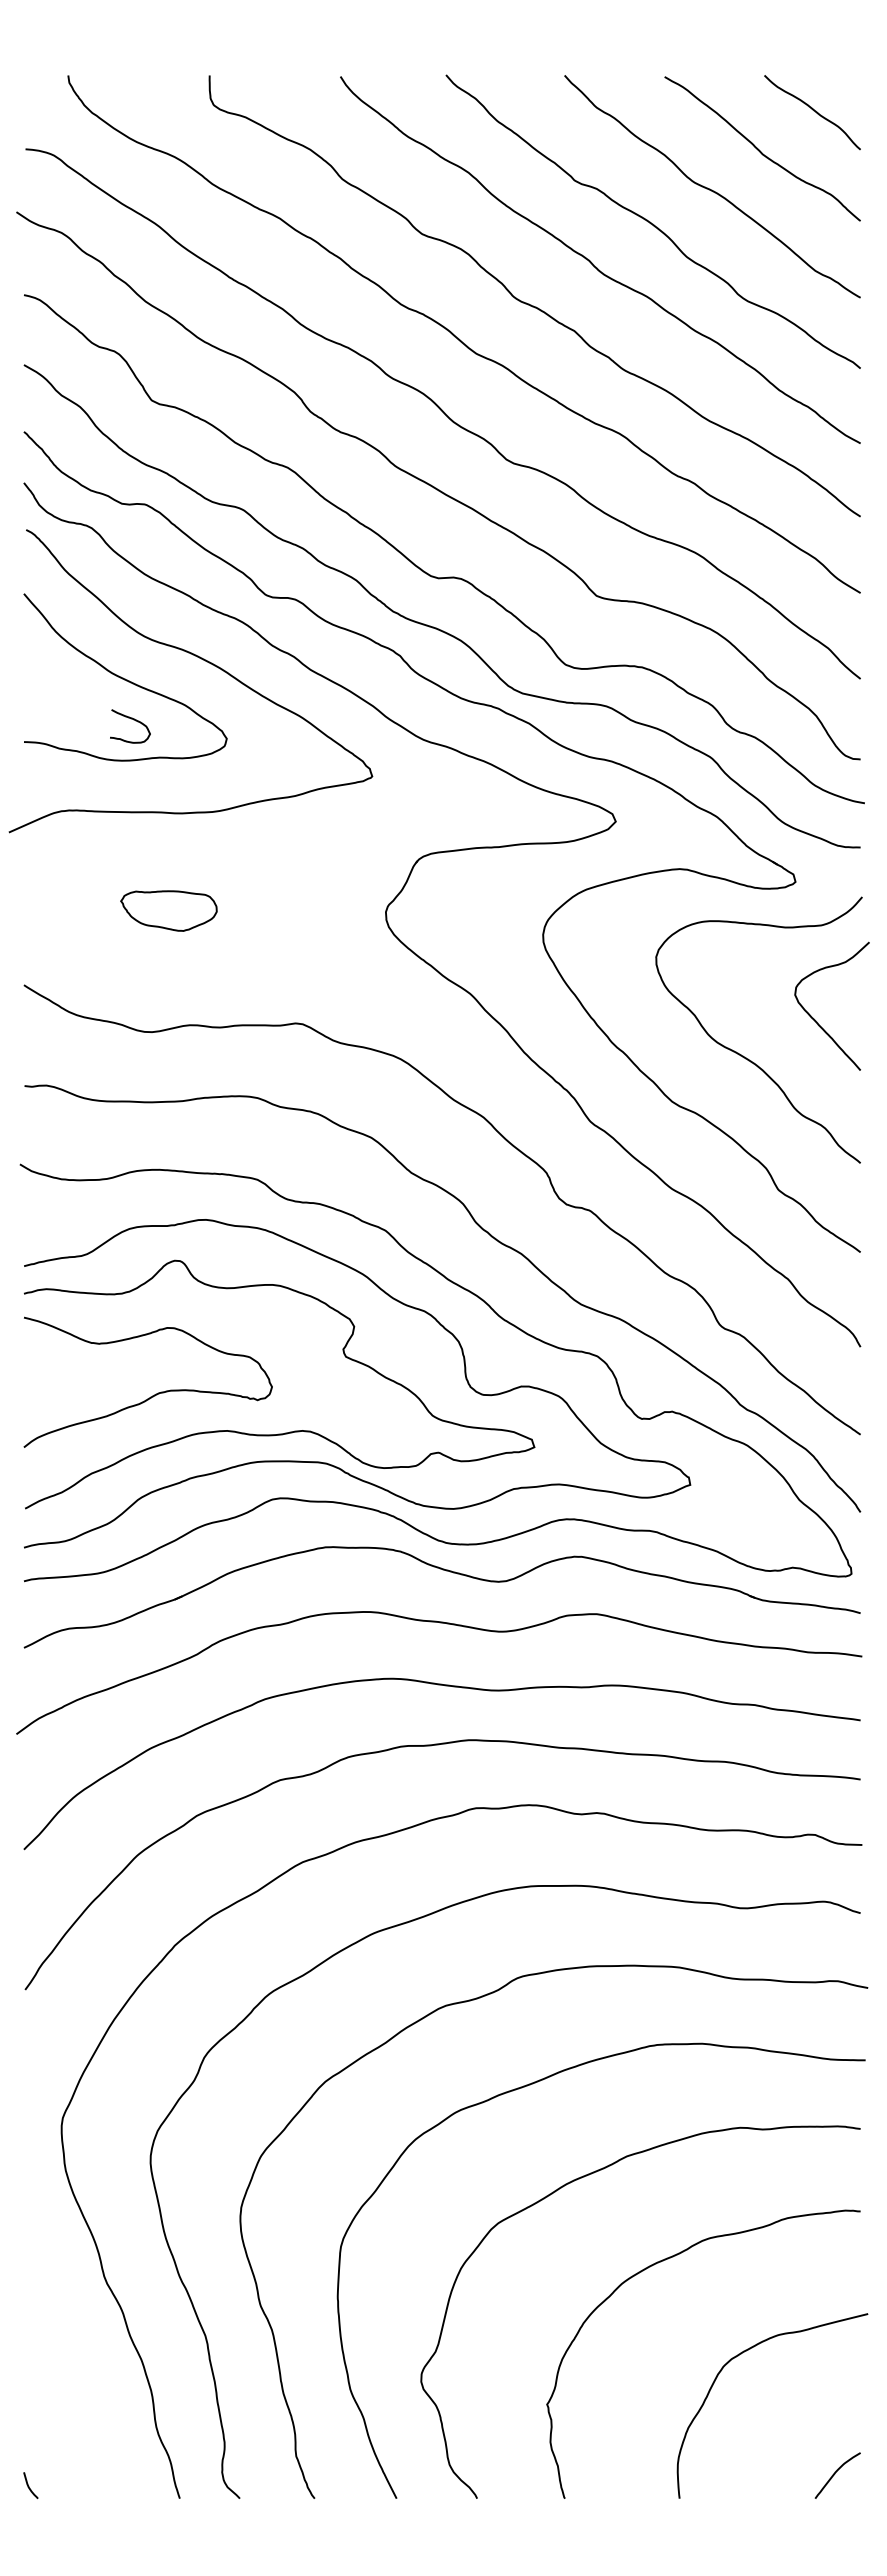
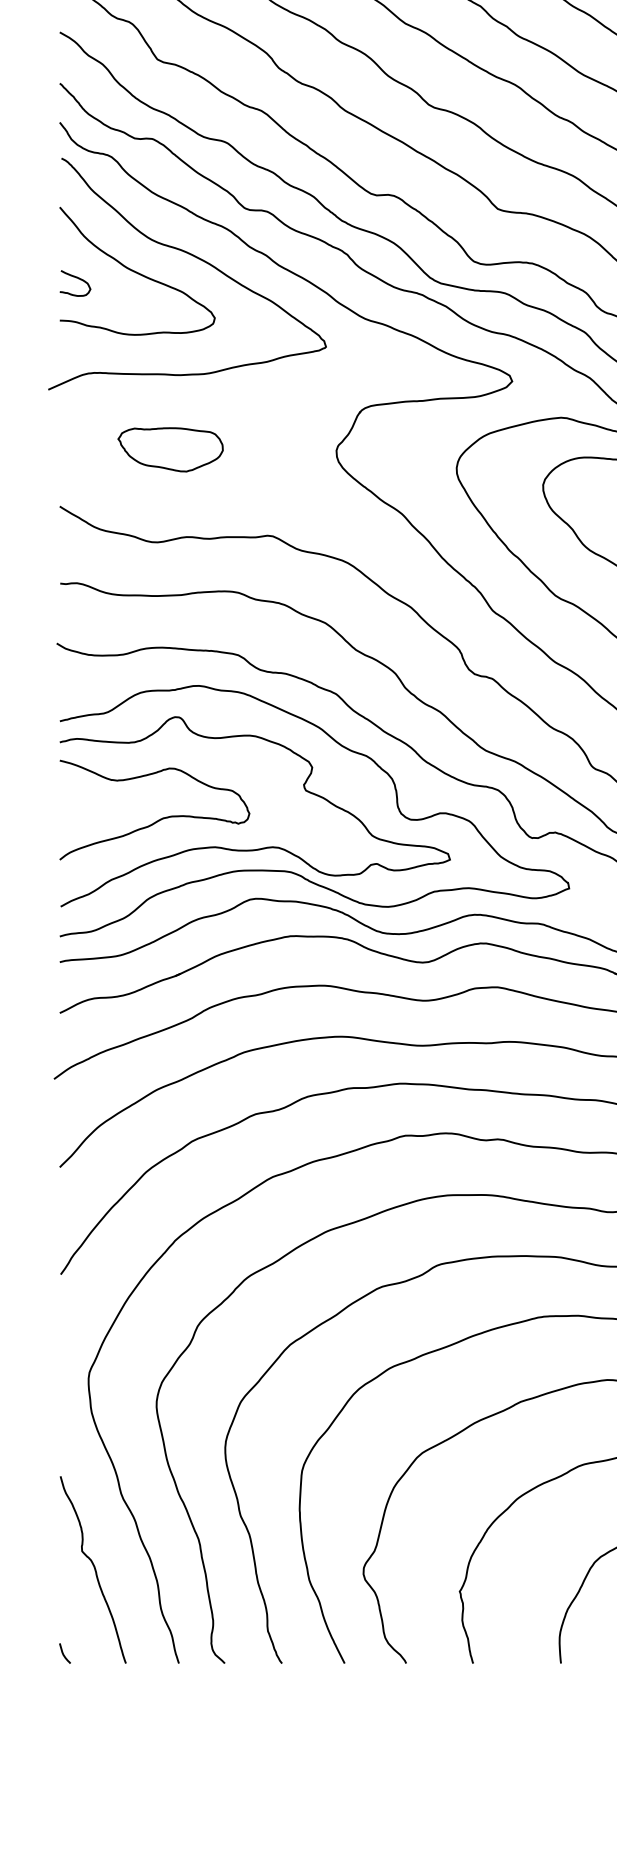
curve: (133, 720) -> (77, 278), moved
part: (168, 910) -> (170, 449), size x1.43
curve: (69, 2375) -> (94, 1569), added

